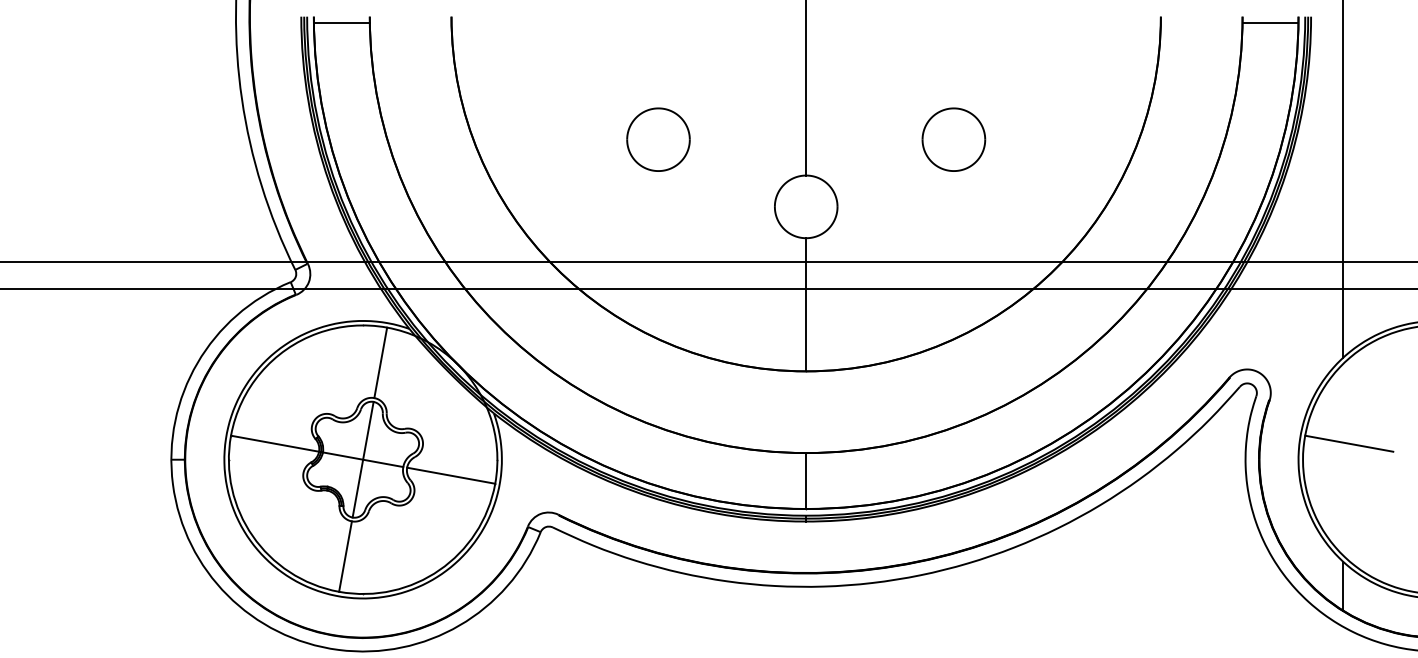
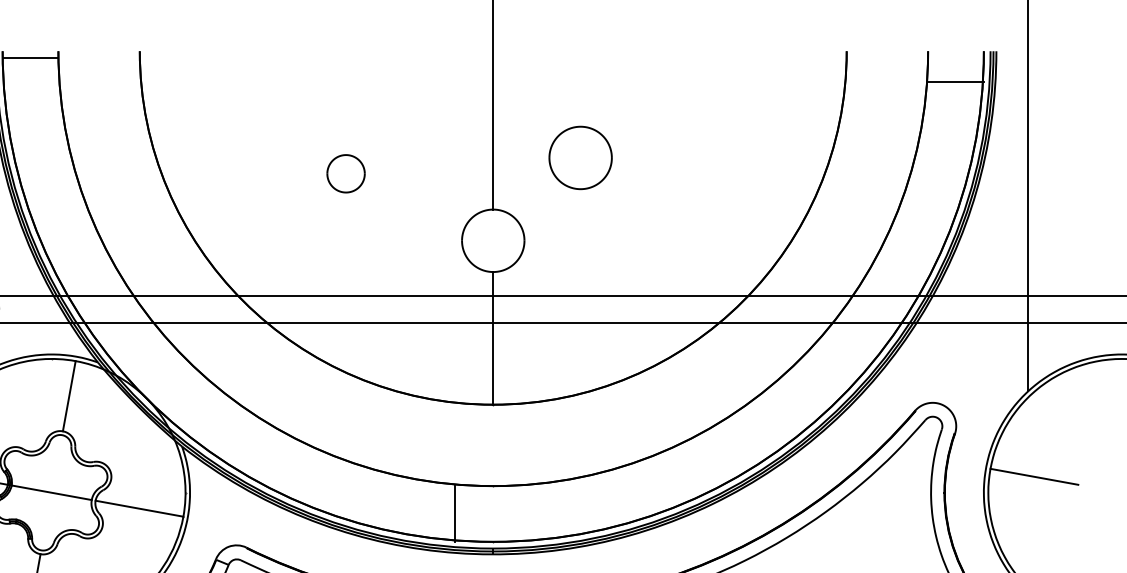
line: (1270, 23) -> (955, 81), moved
part: (658, 139) -> (346, 173), size x0.6
part: (953, 139) -> (580, 157), moved
line: (362, 459) -> (51, 492), removed
line: (806, 480) -> (455, 513), moved

